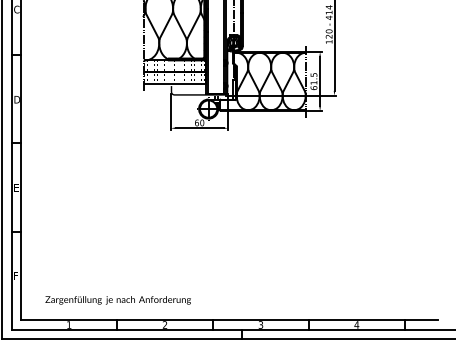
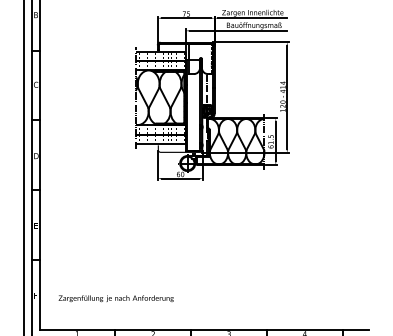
text: (117, 300) -> (115, 298), moved

